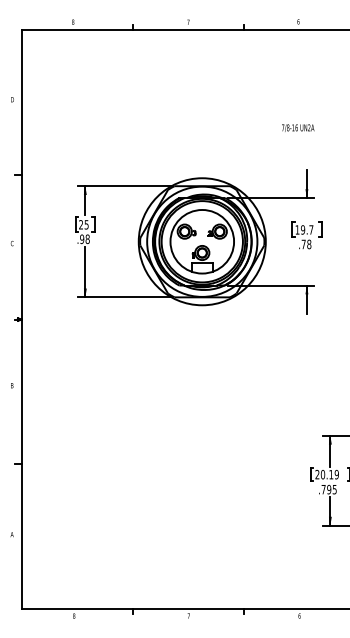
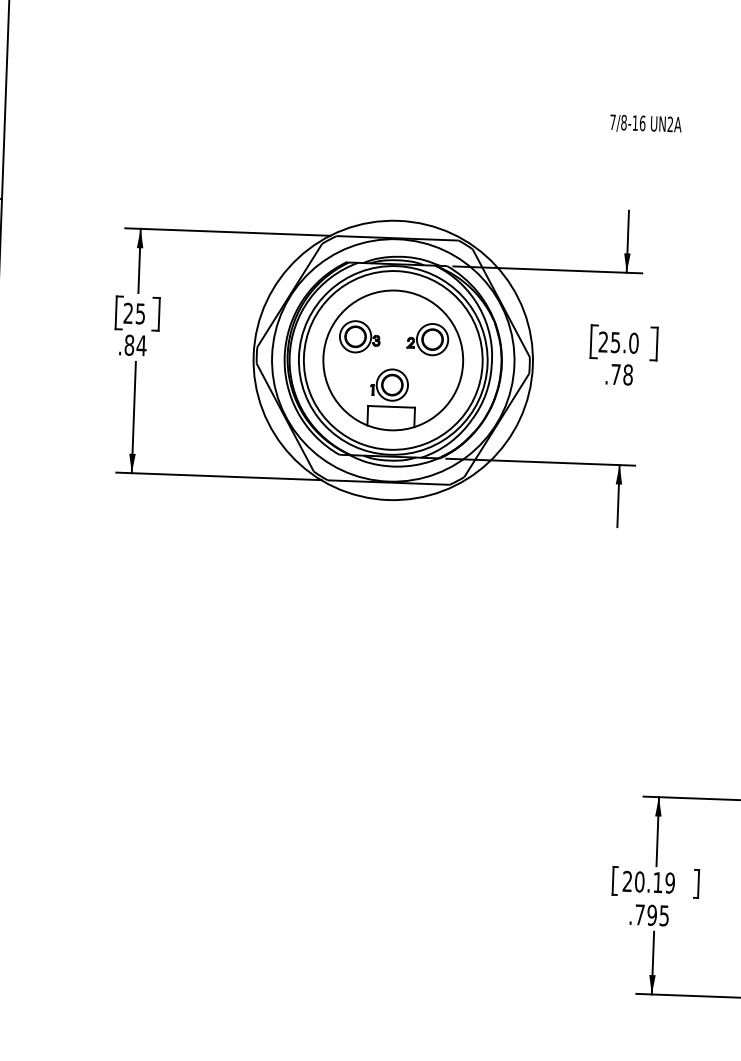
text: (298, 127) -> (646, 122), moved
text: (304, 229) -> (618, 341), 19.7 -> 25.0
text: (84, 239) -> (134, 345), .98 -> .84

